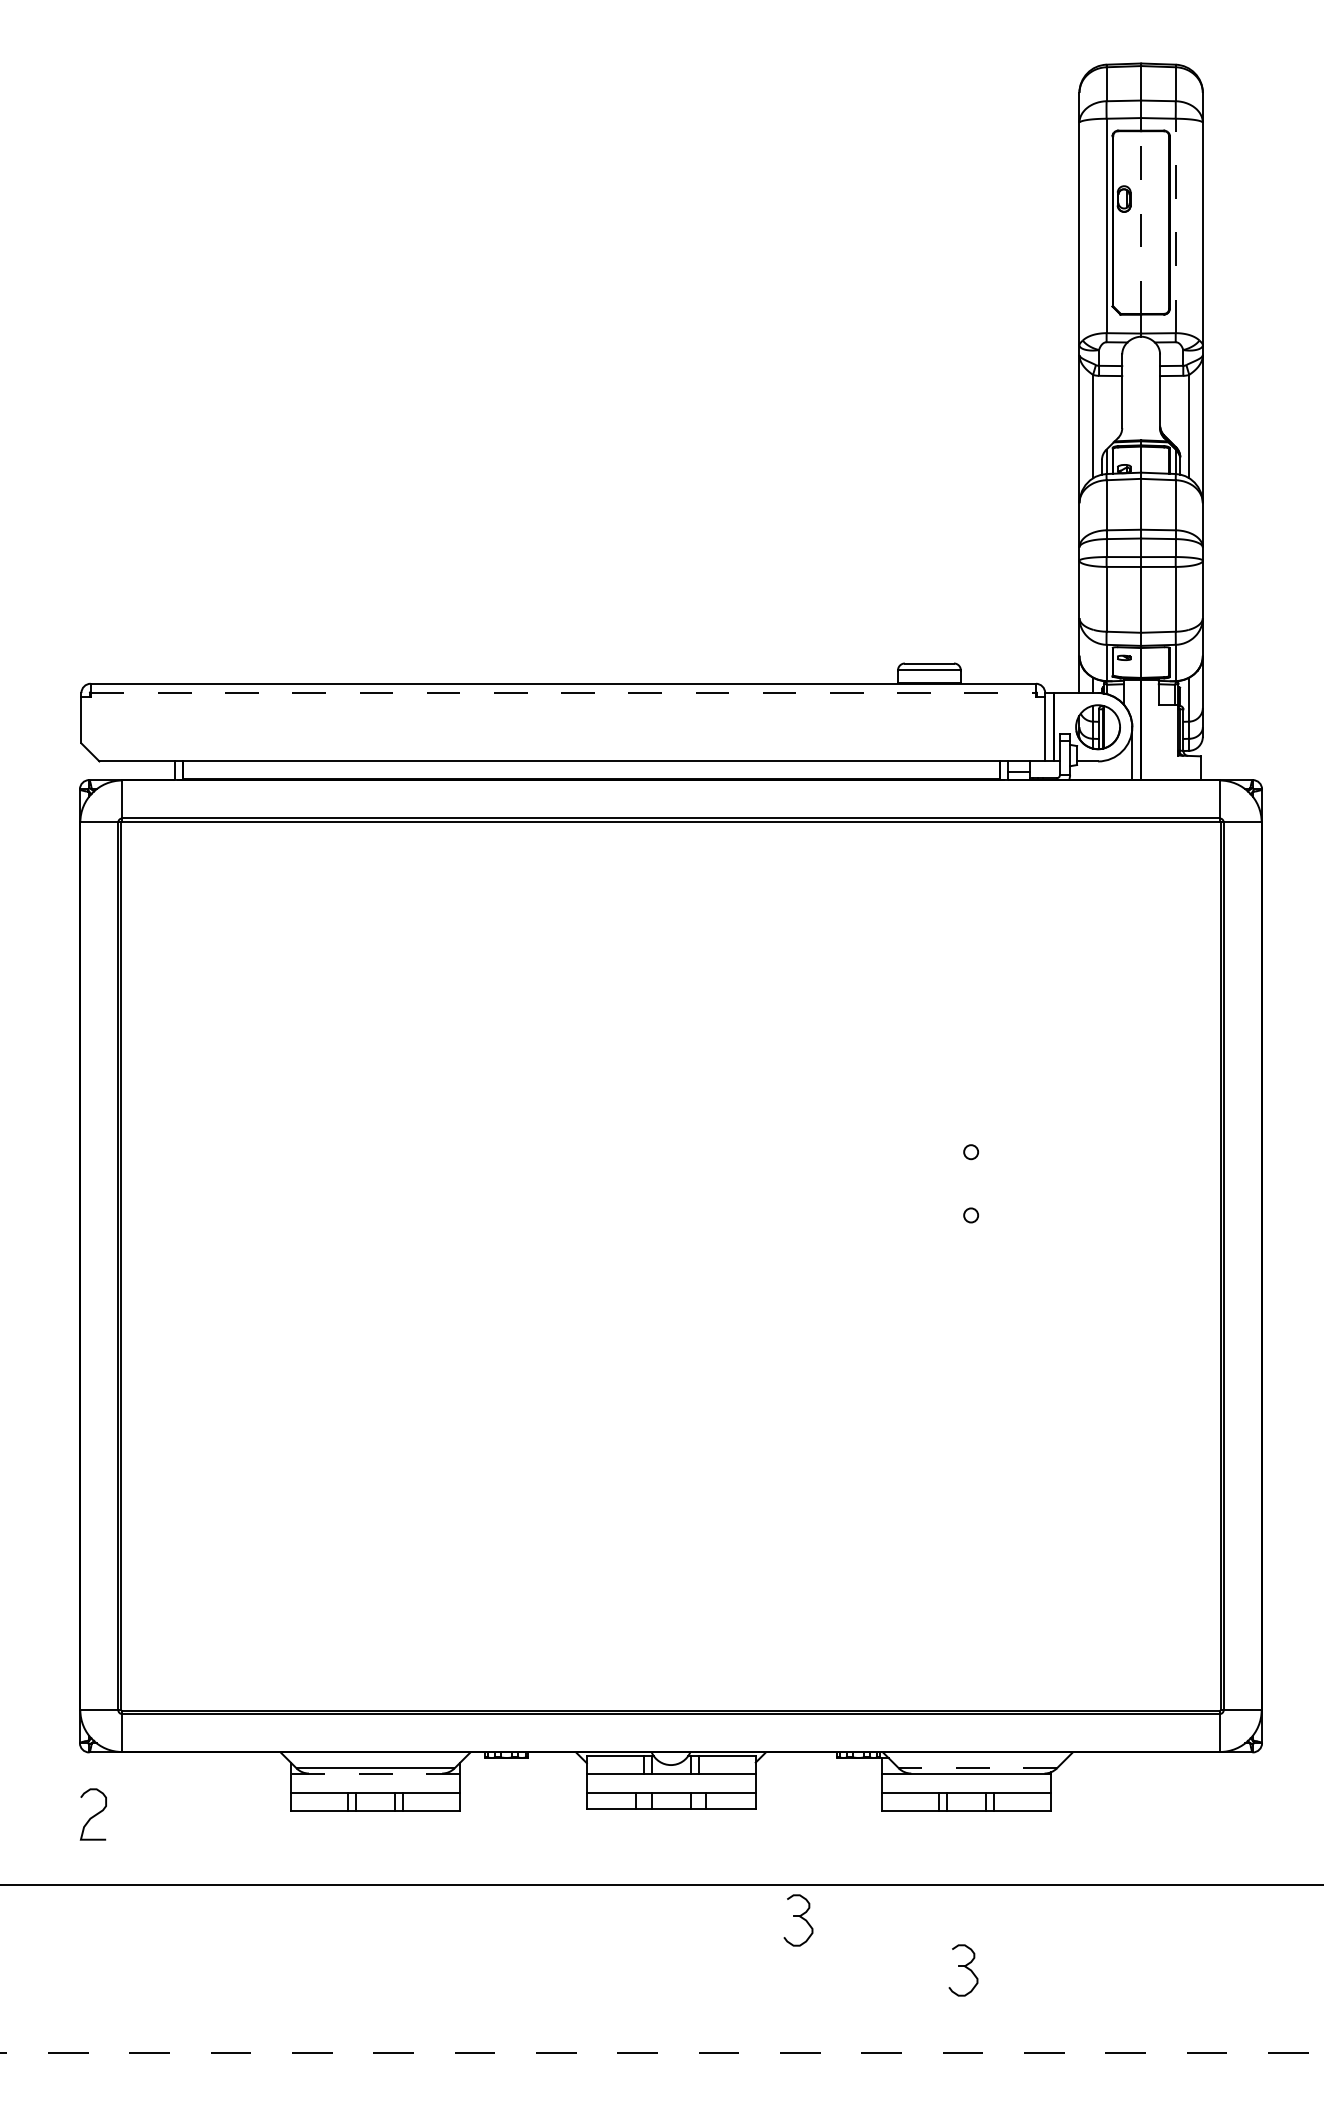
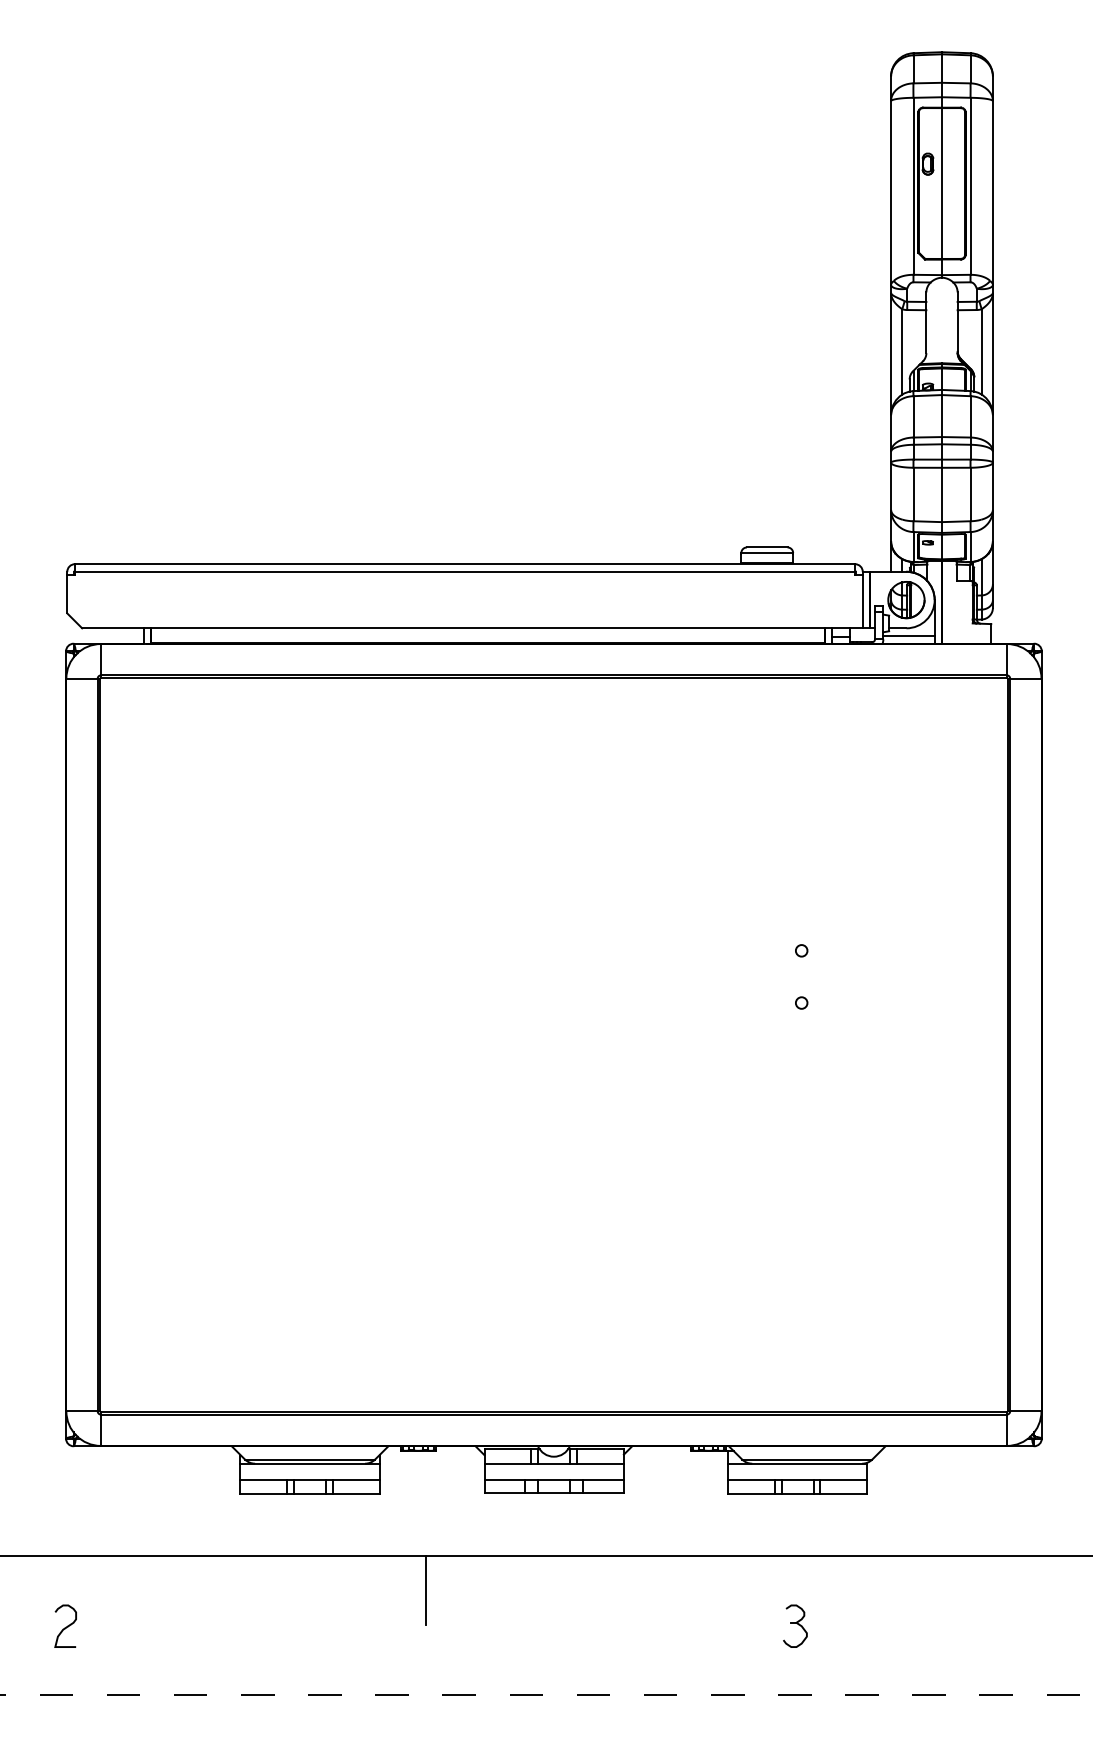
line: (1141, 222) -> (942, 183), dashed -> solid
line: (1175, 225) -> (970, 185), dashed -> solid
line: (563, 693) -> (465, 572), dashed -> solid
line: (1101, 770) -> (909, 635), added
line: (977, 1768) -> (806, 1459), dashed -> solid
line: (374, 1773) -> (309, 1463), dashed -> solid
curve: (93, 1815) -> (65, 1627), moved
part: (798, 1920) -> (659, 1584), removed
line: (516, 1927) -> (426, 1590), added

